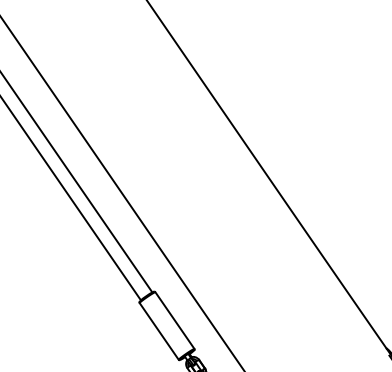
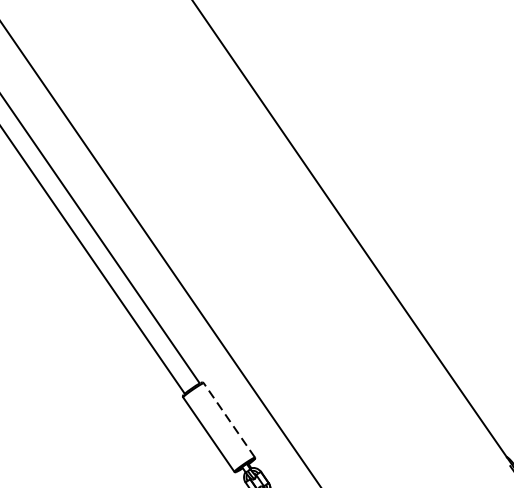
line: (174, 320) -> (228, 420), solid -> dashed

